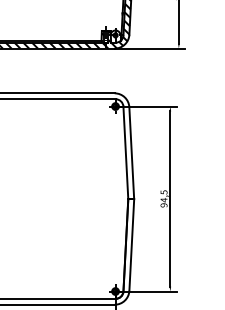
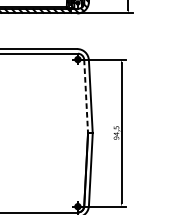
line: (125, 153) -> (85, 96), solid -> dashed

